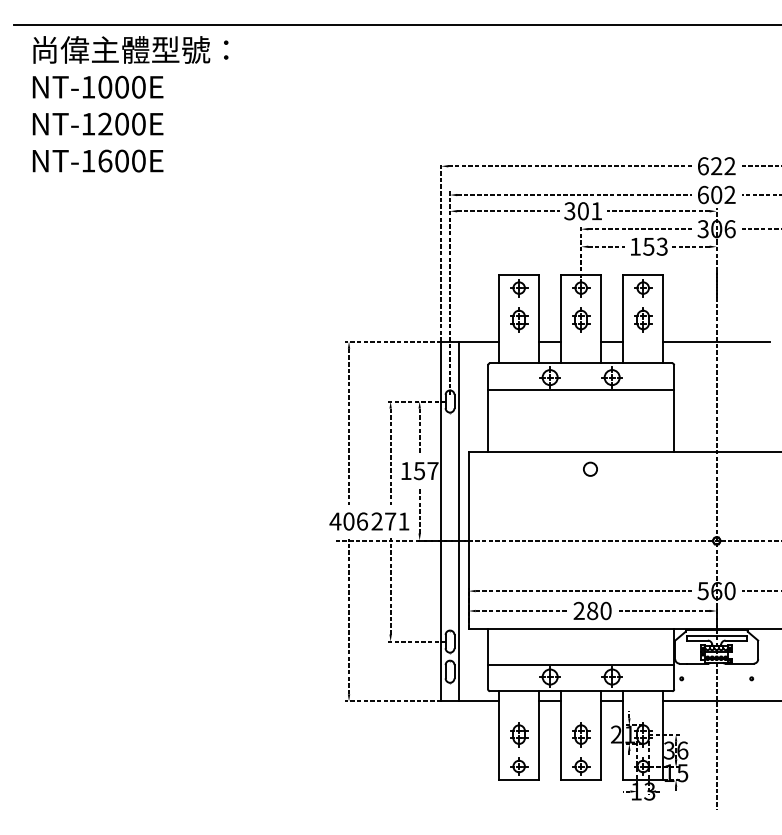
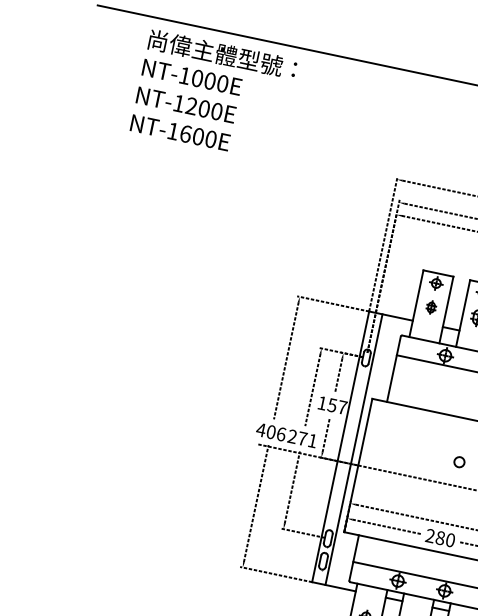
text: (130, 104) -> (213, 95), moved
part: (519, 319) -> (431, 307), size x0.7
circle: (590, 468) -> (459, 461), moved

